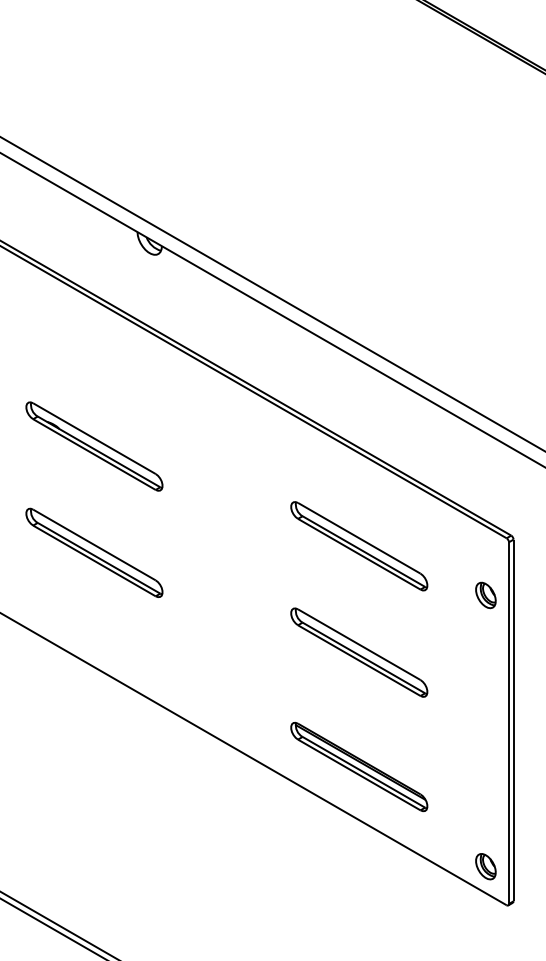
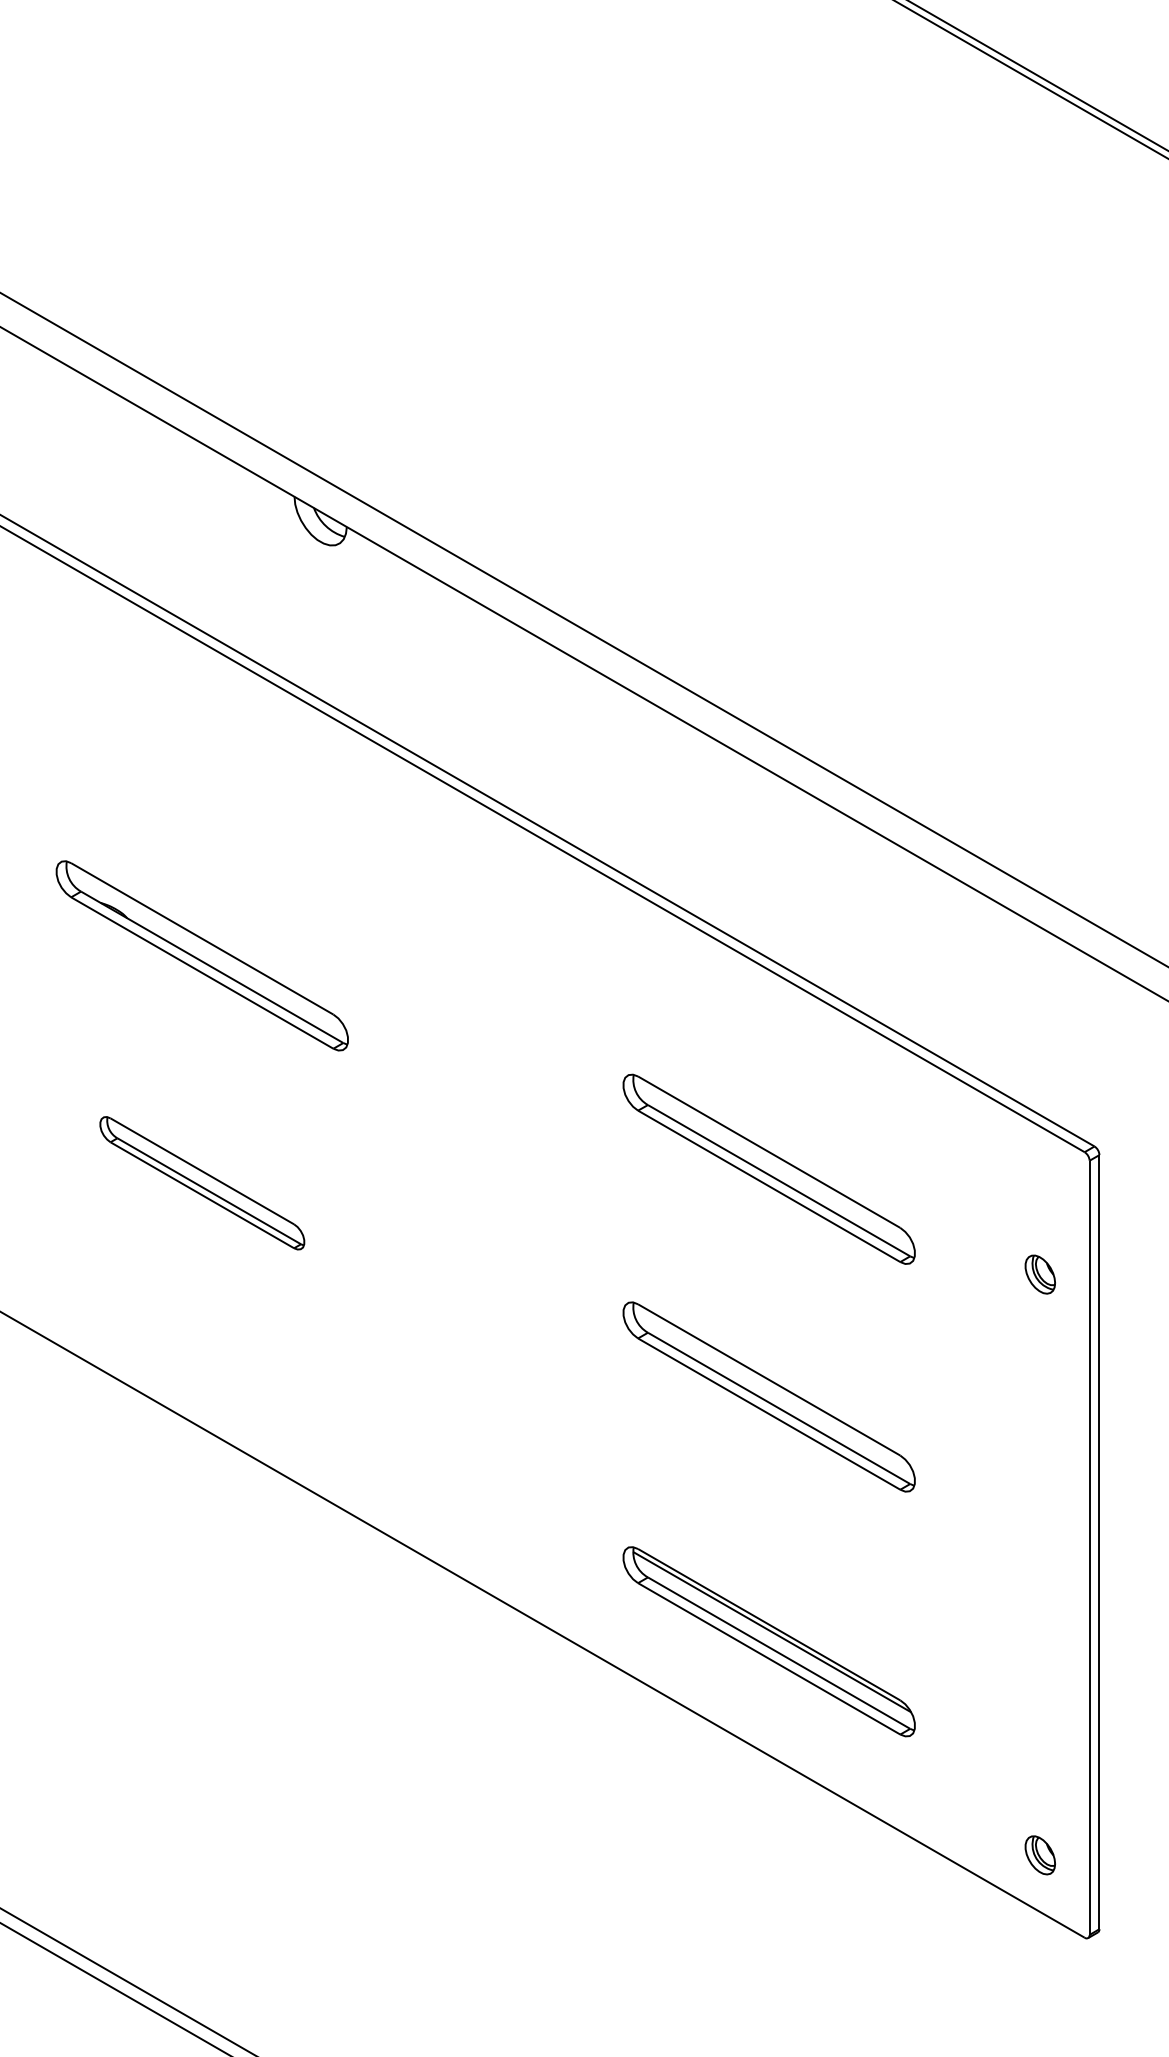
part: (94, 552) -> (202, 1182), size x0.7
part: (485, 595) -> (1039, 1274), size x0.7
part: (485, 866) -> (1039, 1854), size x0.7

